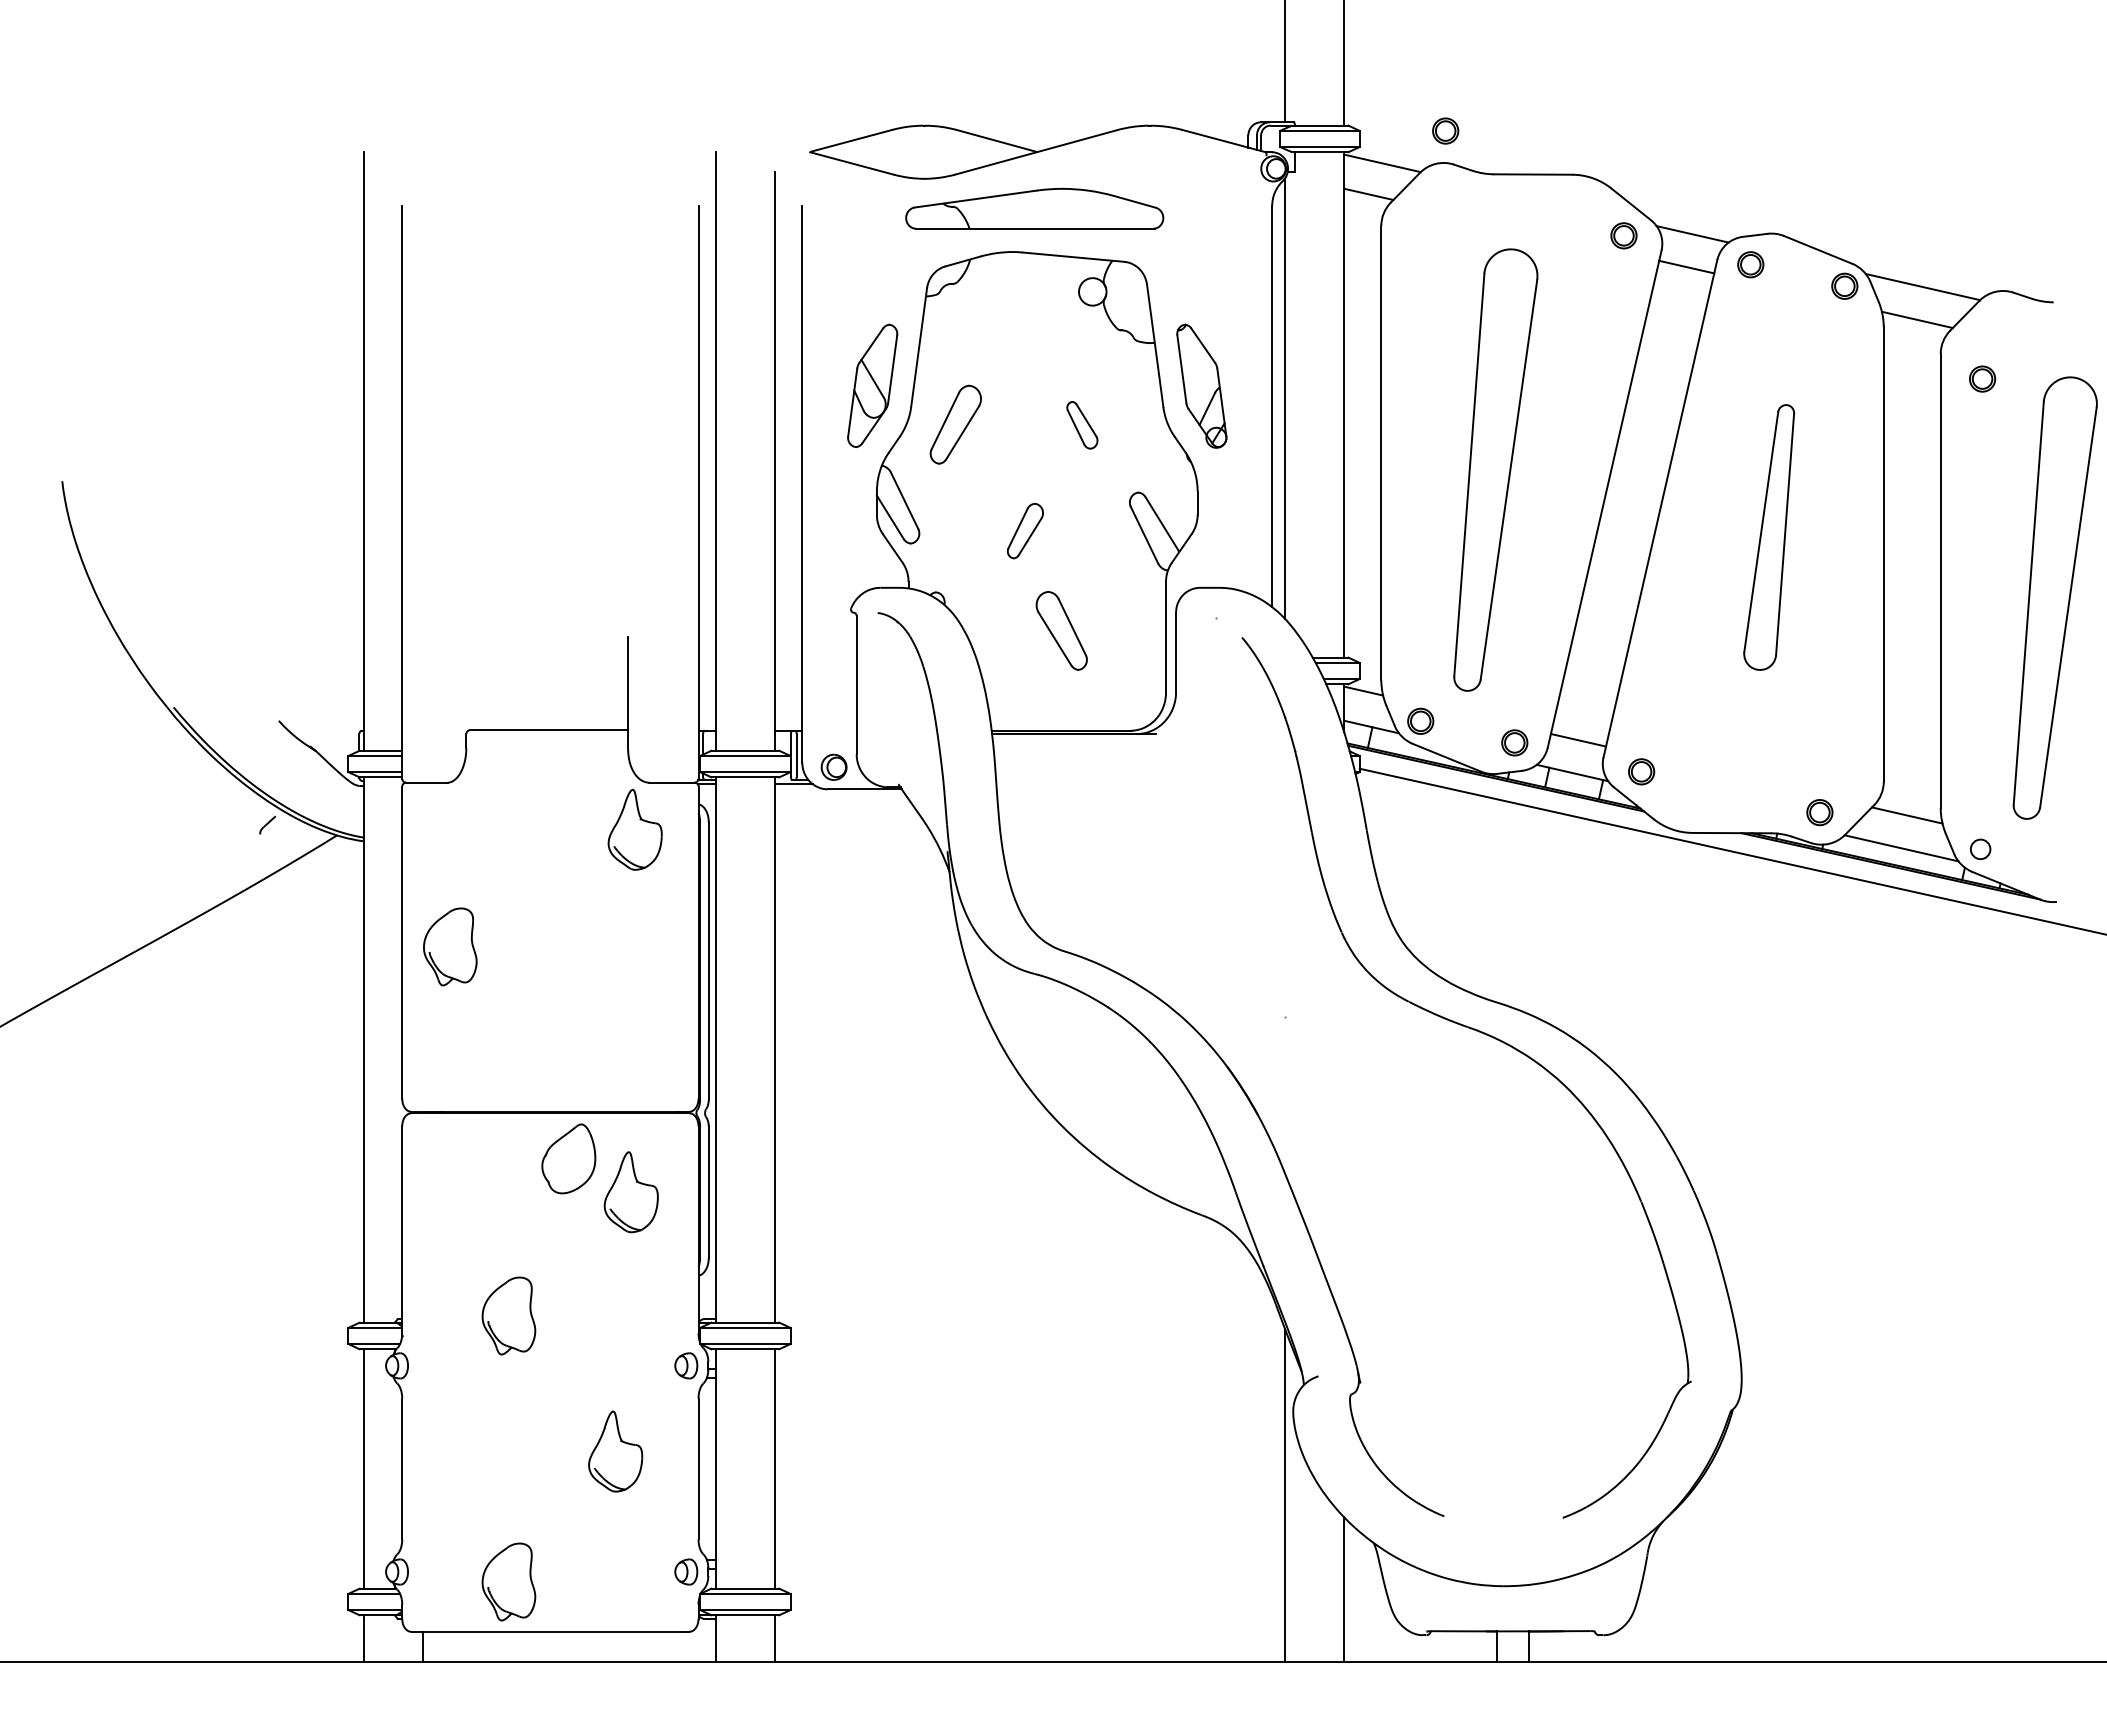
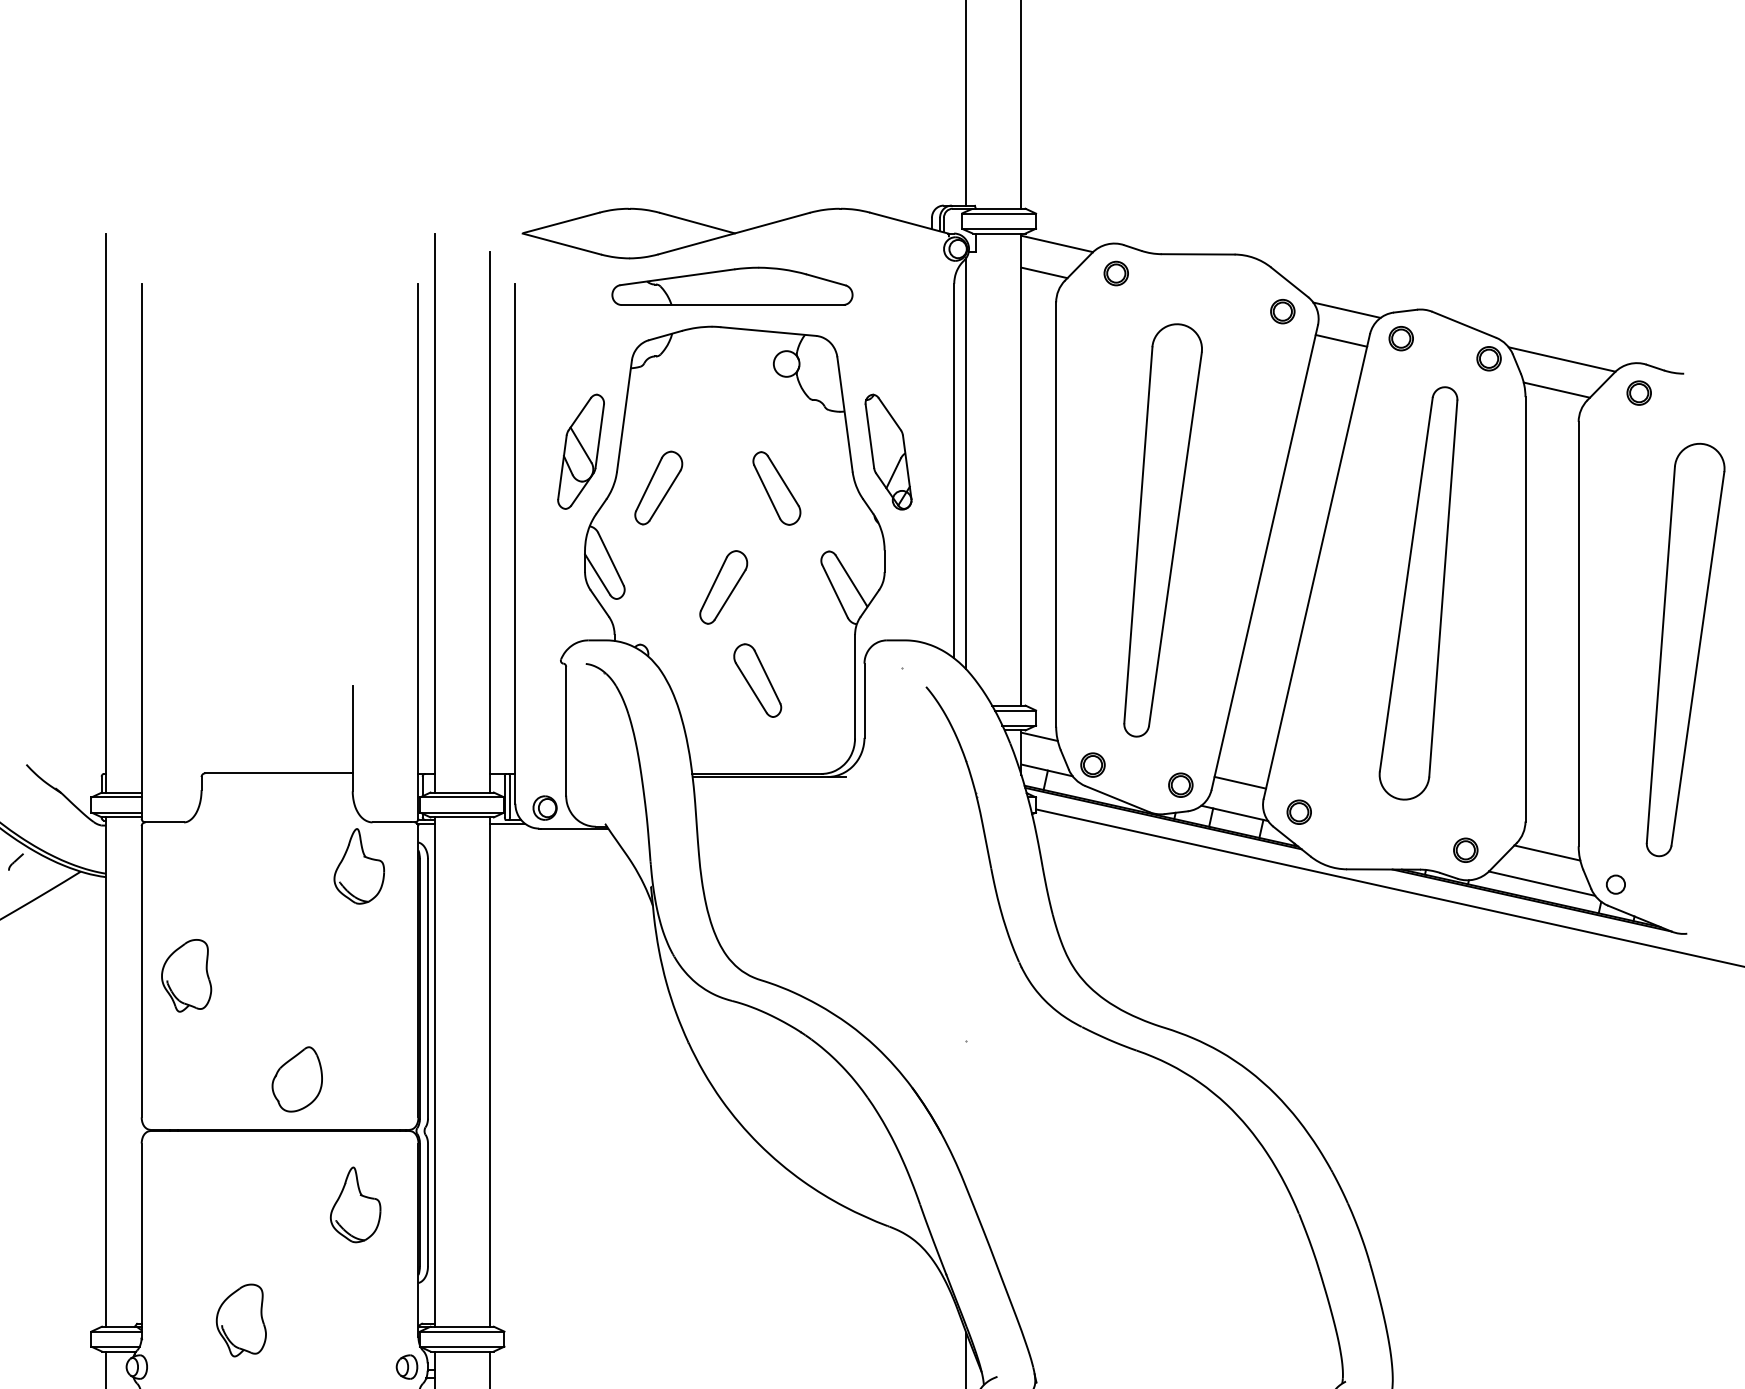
part: (1445, 130) -> (1116, 273), moved
part: (1982, 378) -> (1639, 392), moved
part: (1082, 425) -> (777, 488), size x1.67
part: (1025, 530) -> (723, 586), size x1.43
part: (1768, 537) -> (1417, 593), size x1.67
part: (568, 1158) -> (297, 1079), moved

